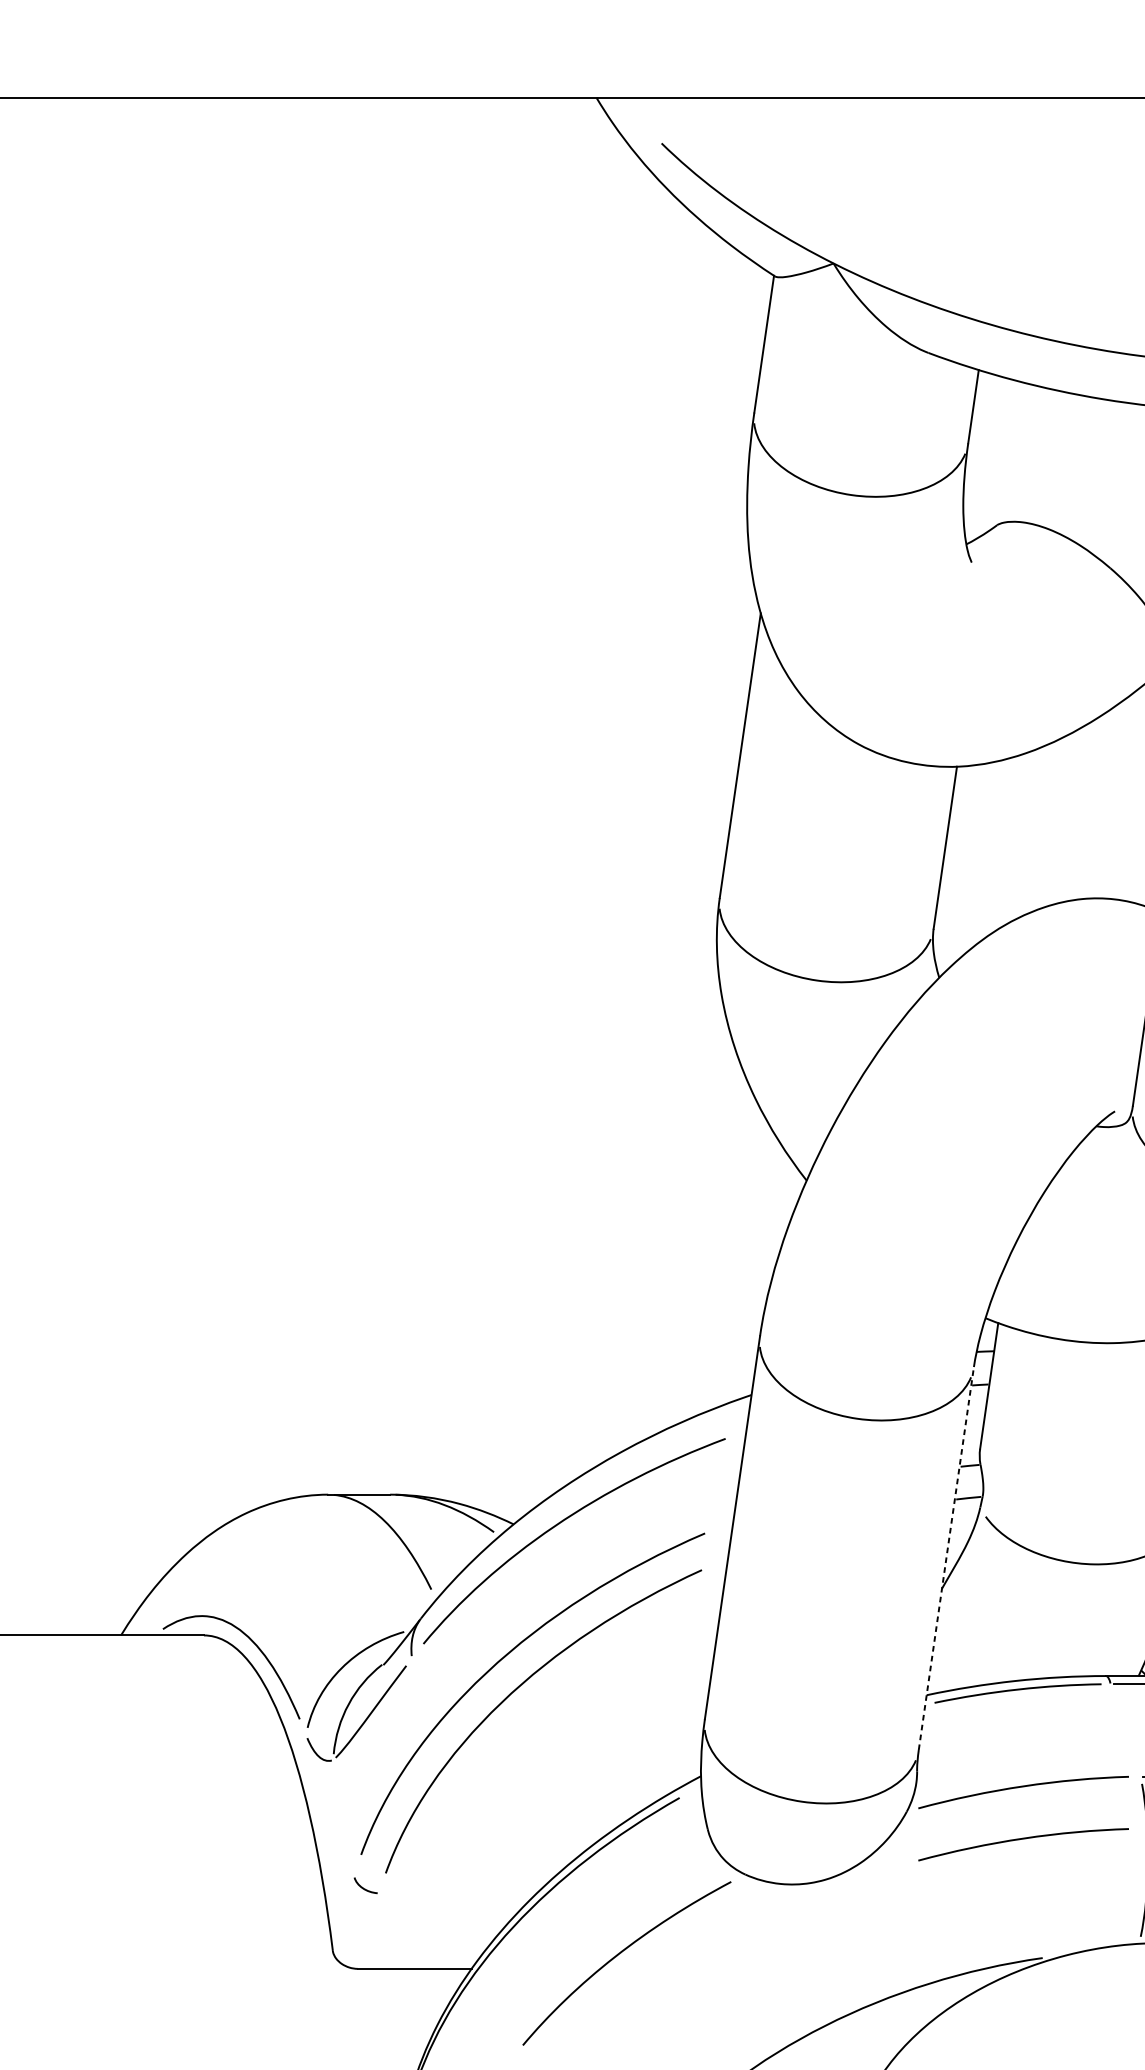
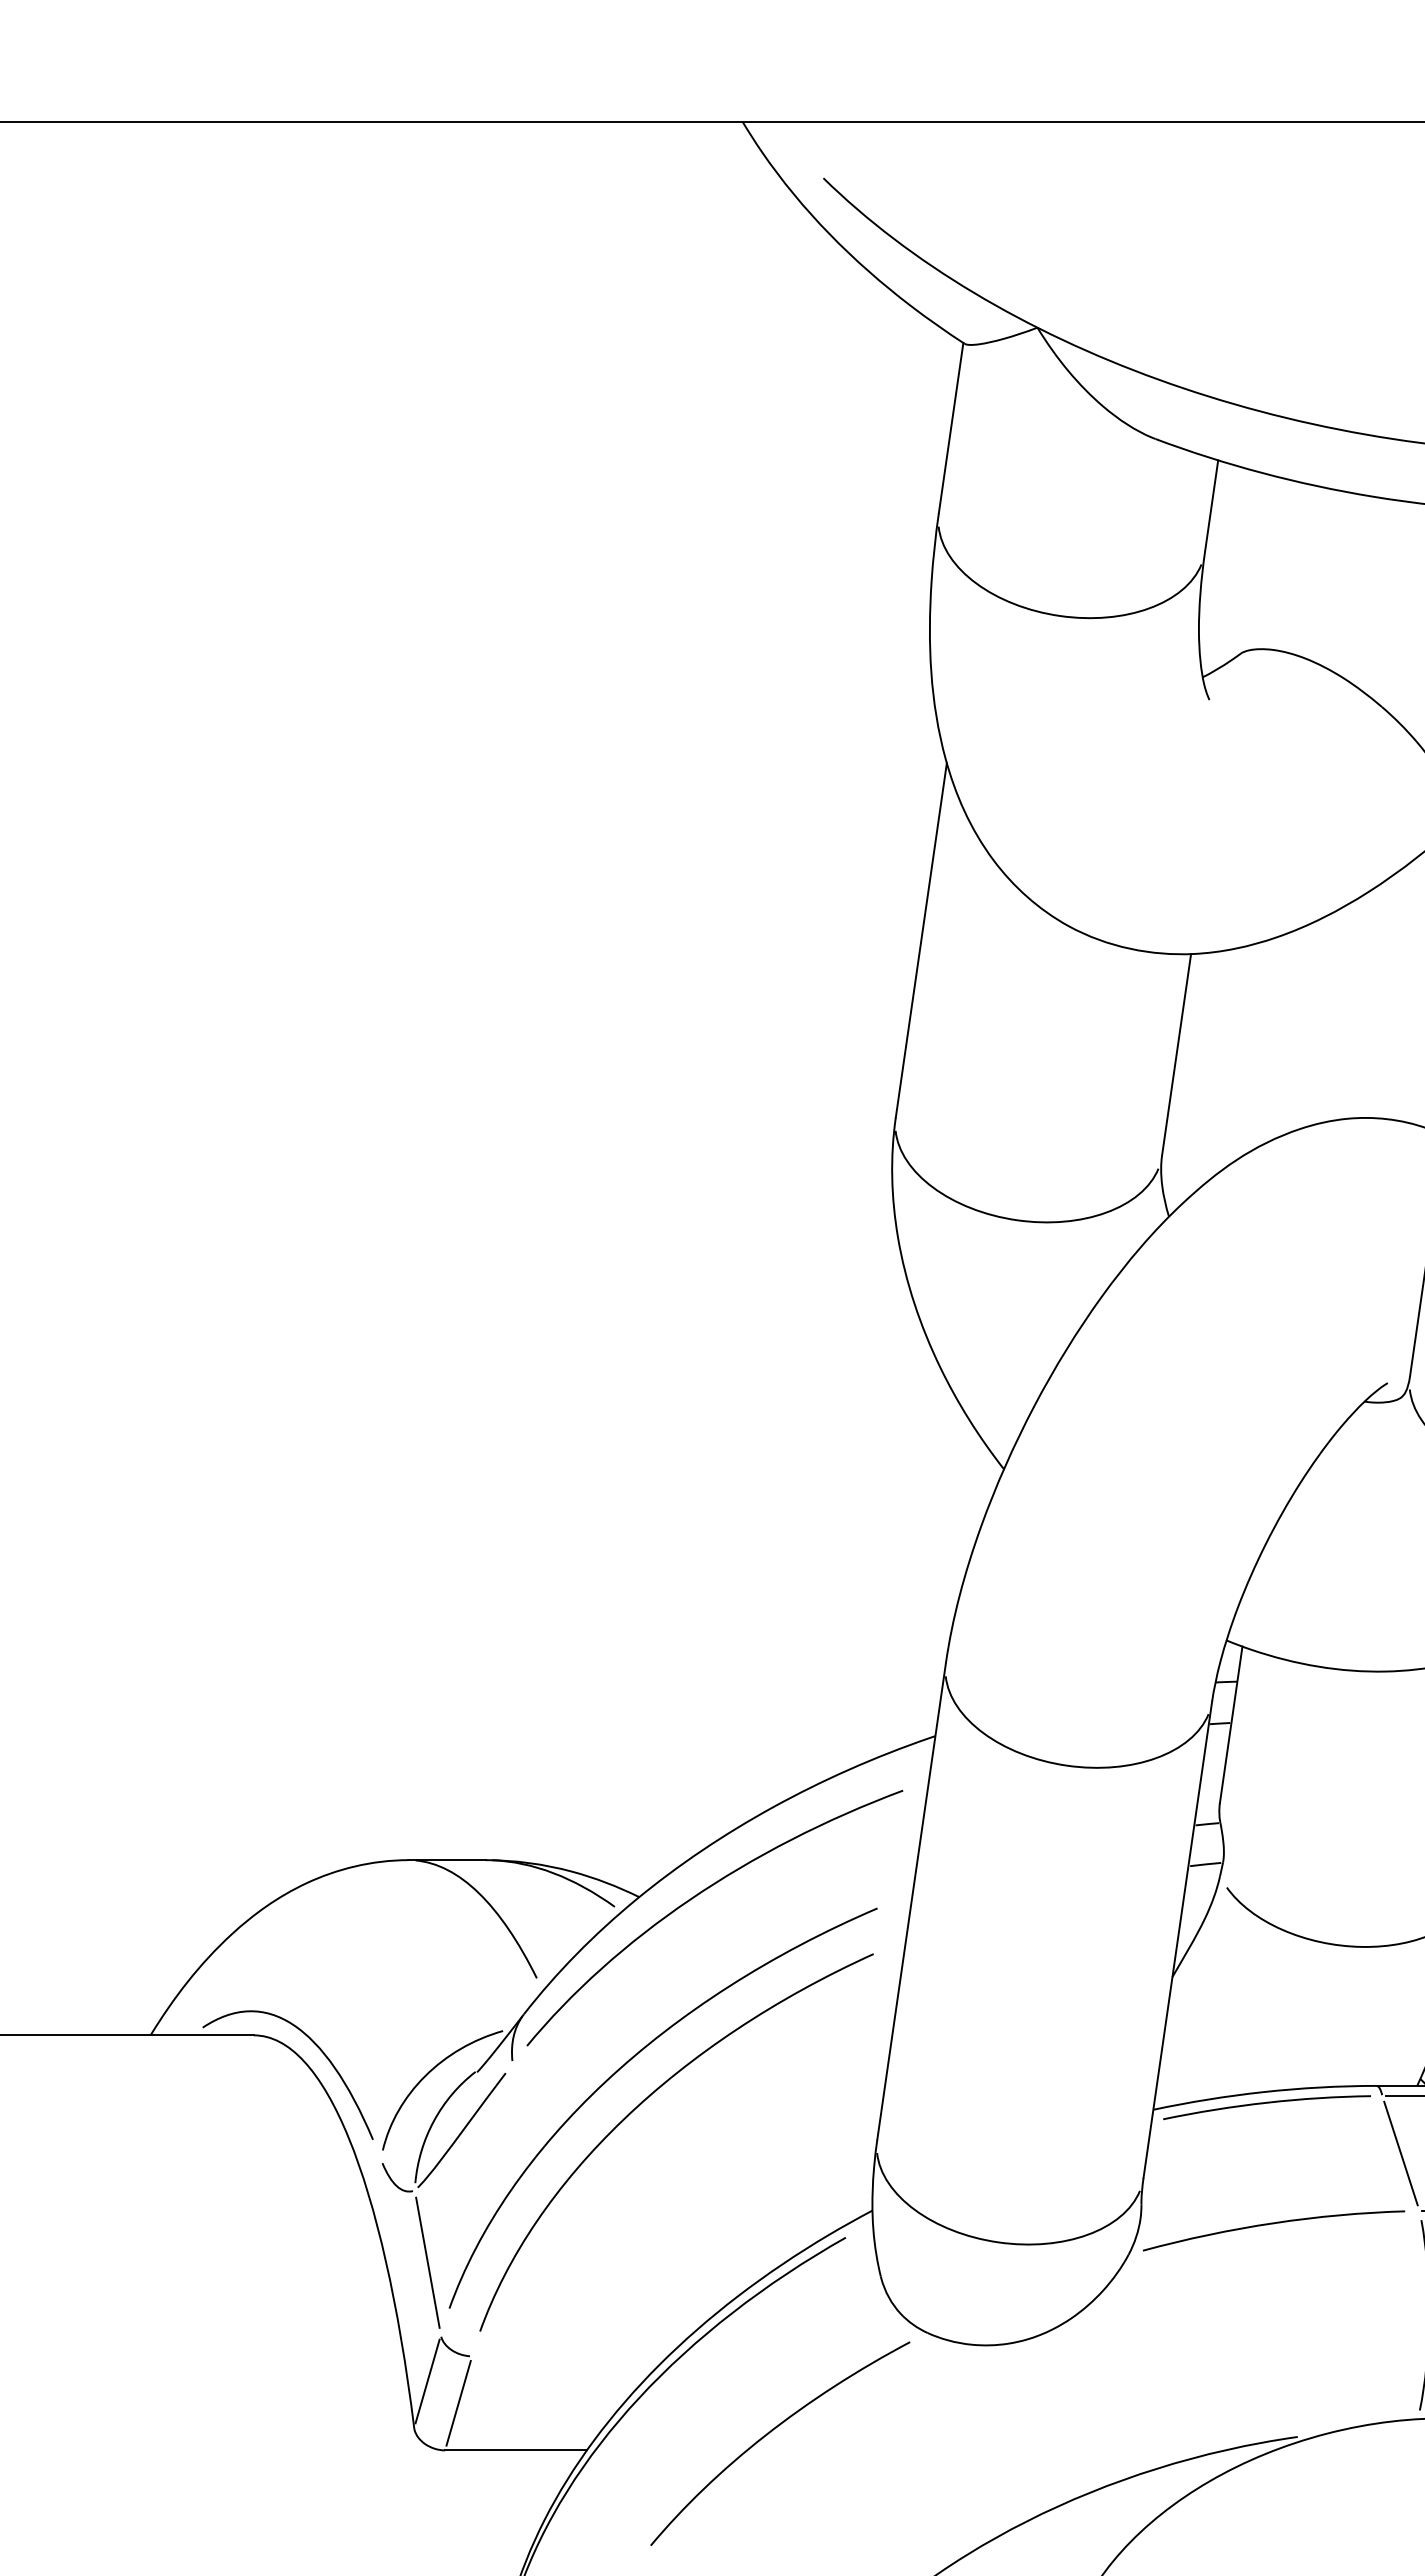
line: (946, 1558) -> (1177, 1939), dashed -> solid
line: (1125, 1730) -> (1400, 2153), added
line: (343, 1817) -> (427, 2262), added
curve: (1024, 1839) -> (1274, 2289), removed
line: (343, 1913) -> (427, 2381), added
line: (368, 1931) -> (458, 2403), added

